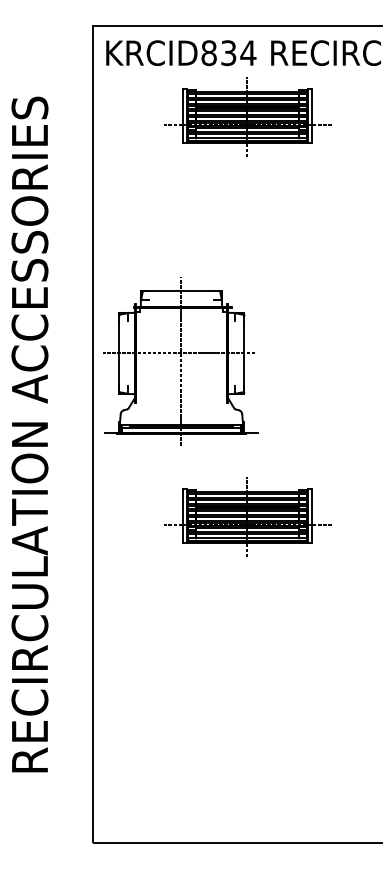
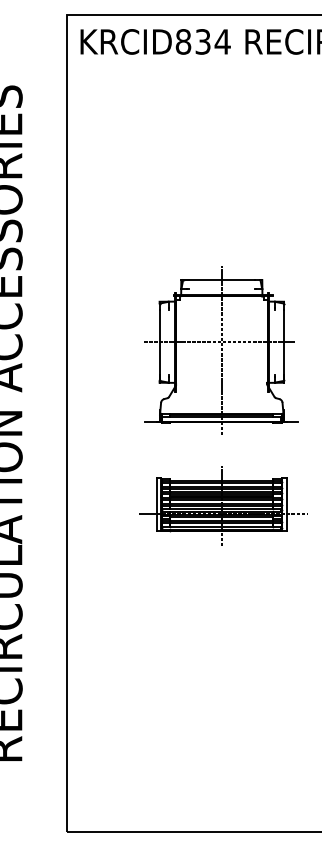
part: (247, 116) -> (221, 105), removed
part: (180, 361) -> (220, 350), moved

